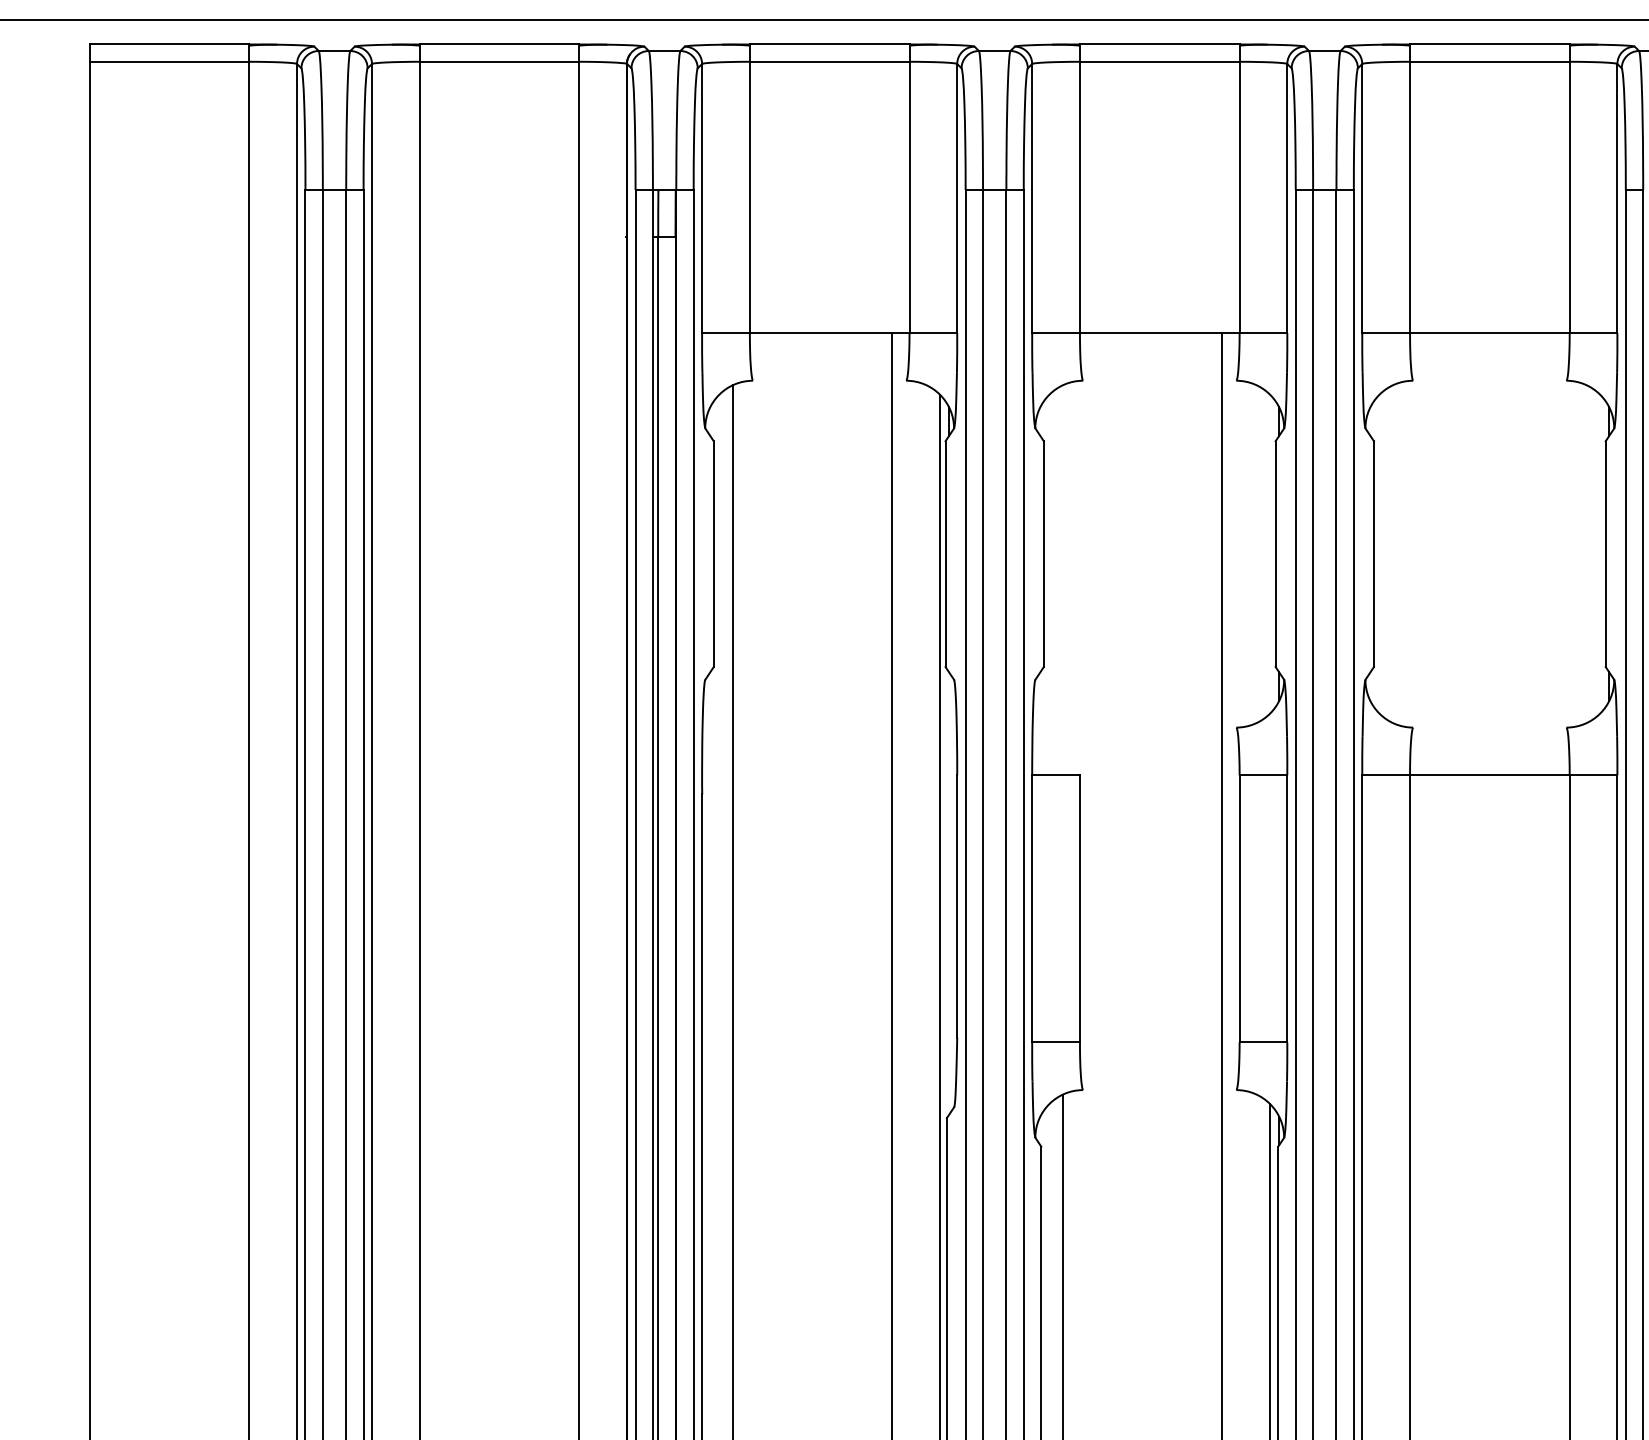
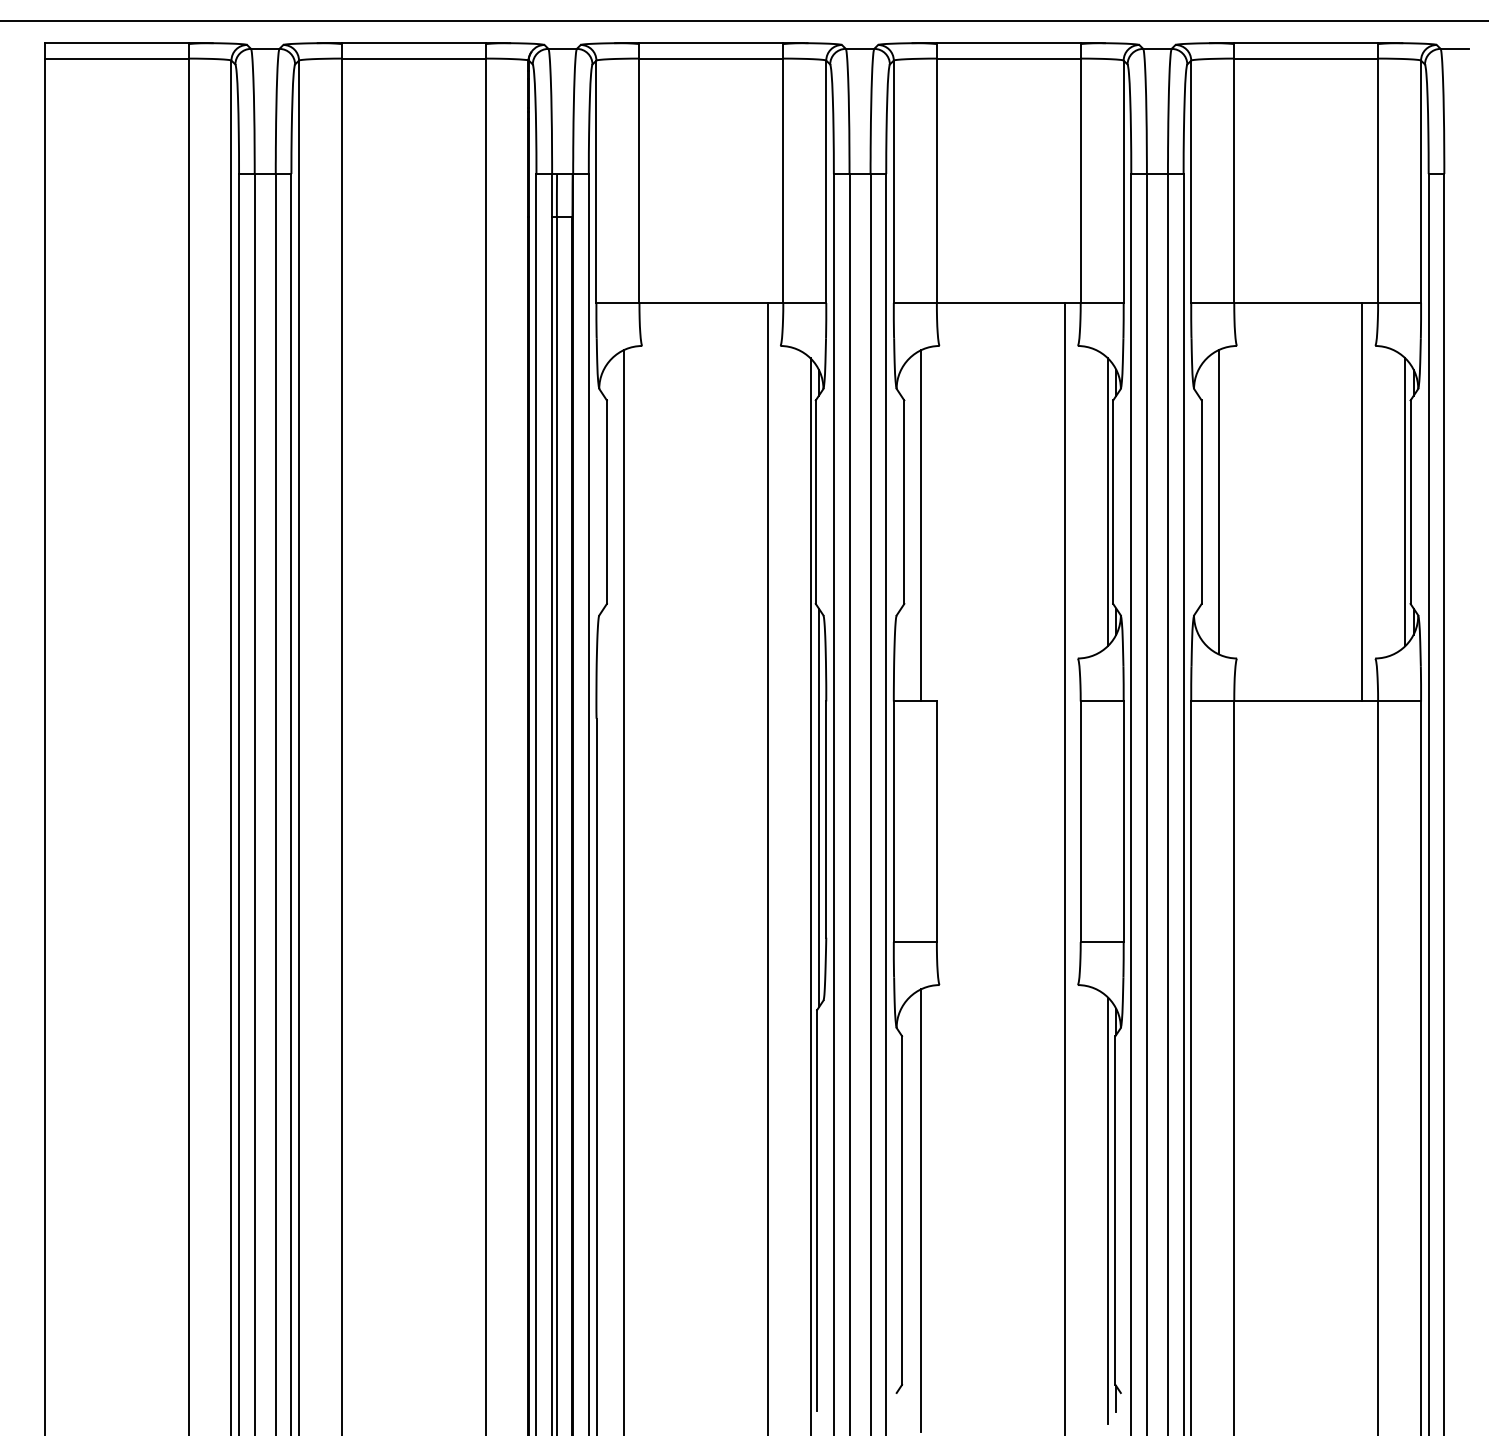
line: (1270, 554) -> (1108, 502), added
line: (1392, 554) -> (1218, 502), added
line: (1552, 554) -> (1362, 502), added
line: (1600, 554) -> (1405, 502), added
line: (1062, 579) -> (921, 525), added
line: (948, 892) -> (818, 807), added

